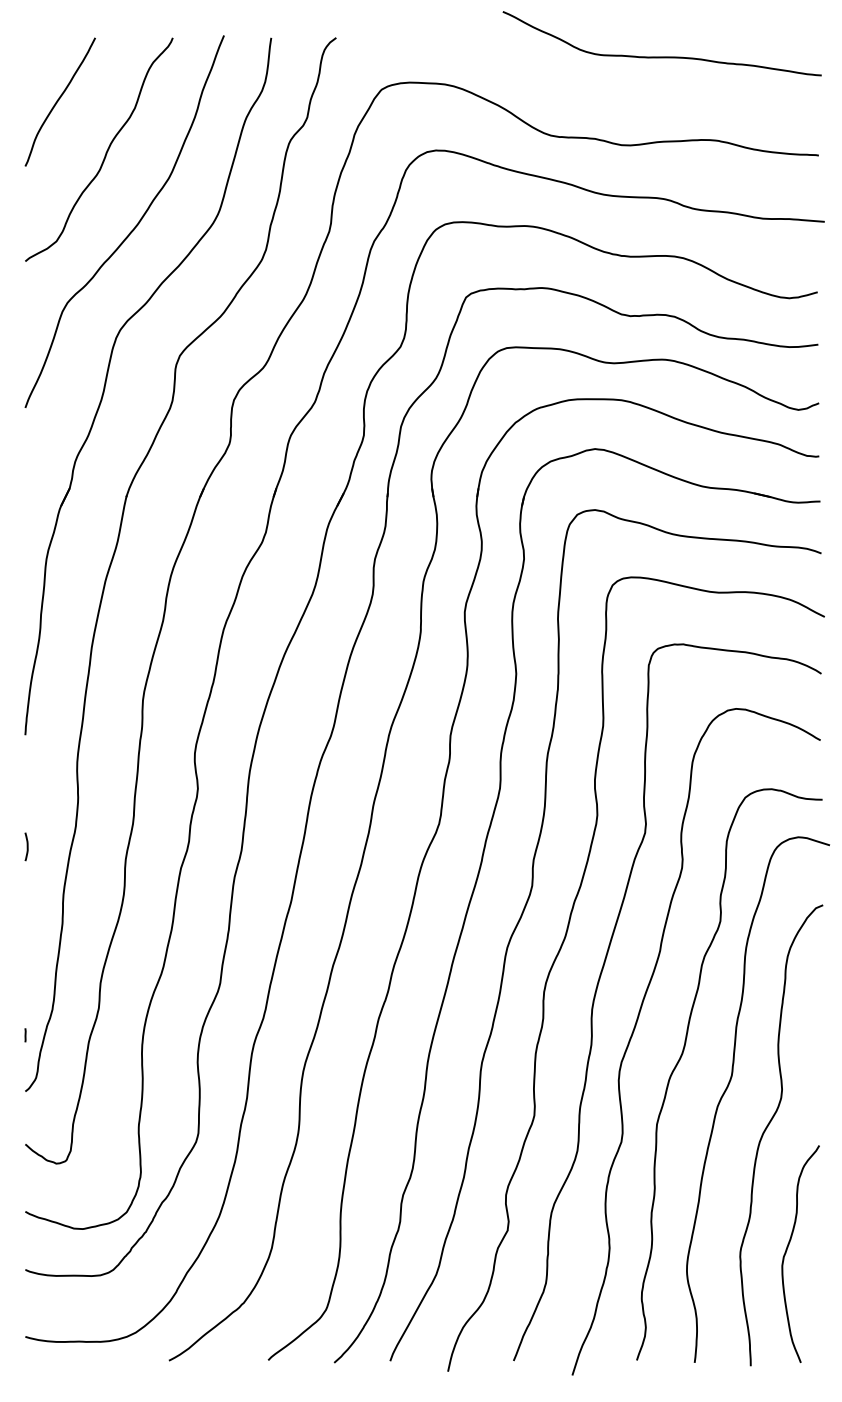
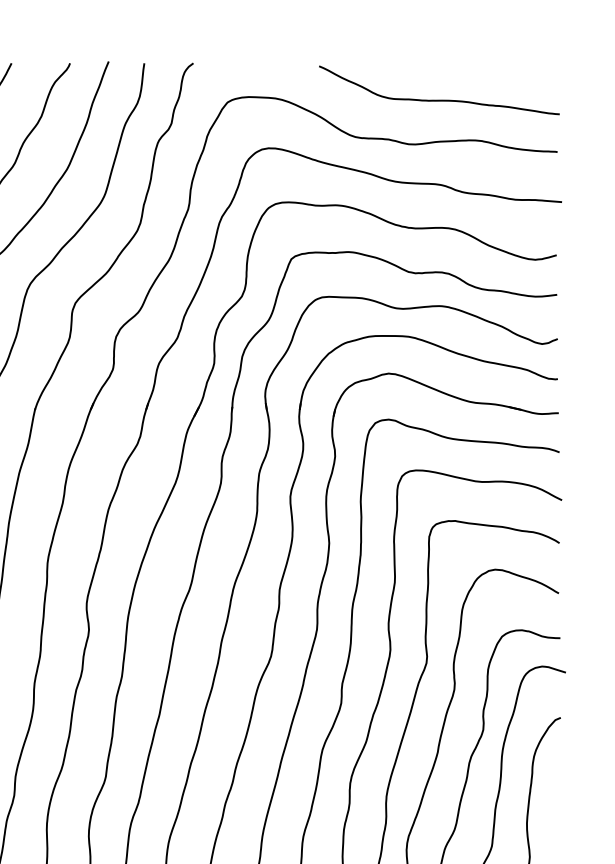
curve: (661, 56) -> (438, 100), moved

